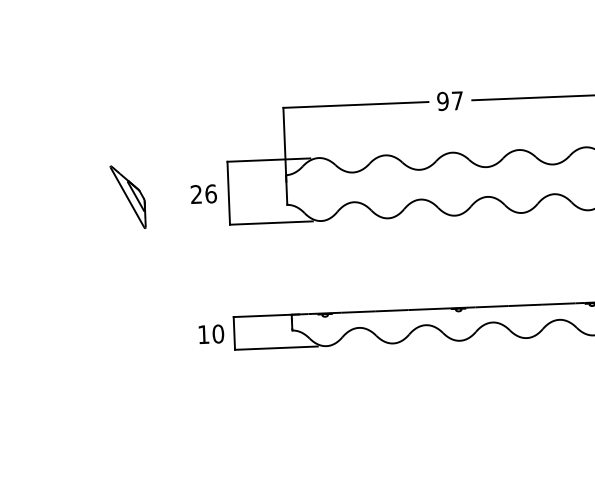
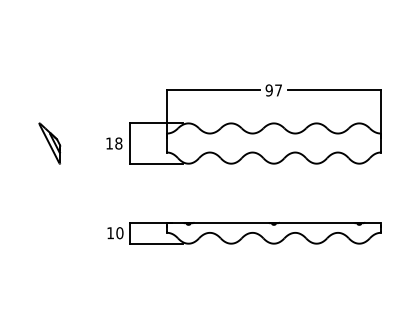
text: (204, 194) -> (114, 143), 26 -> 18
part: (127, 197) -> (49, 143), moved

